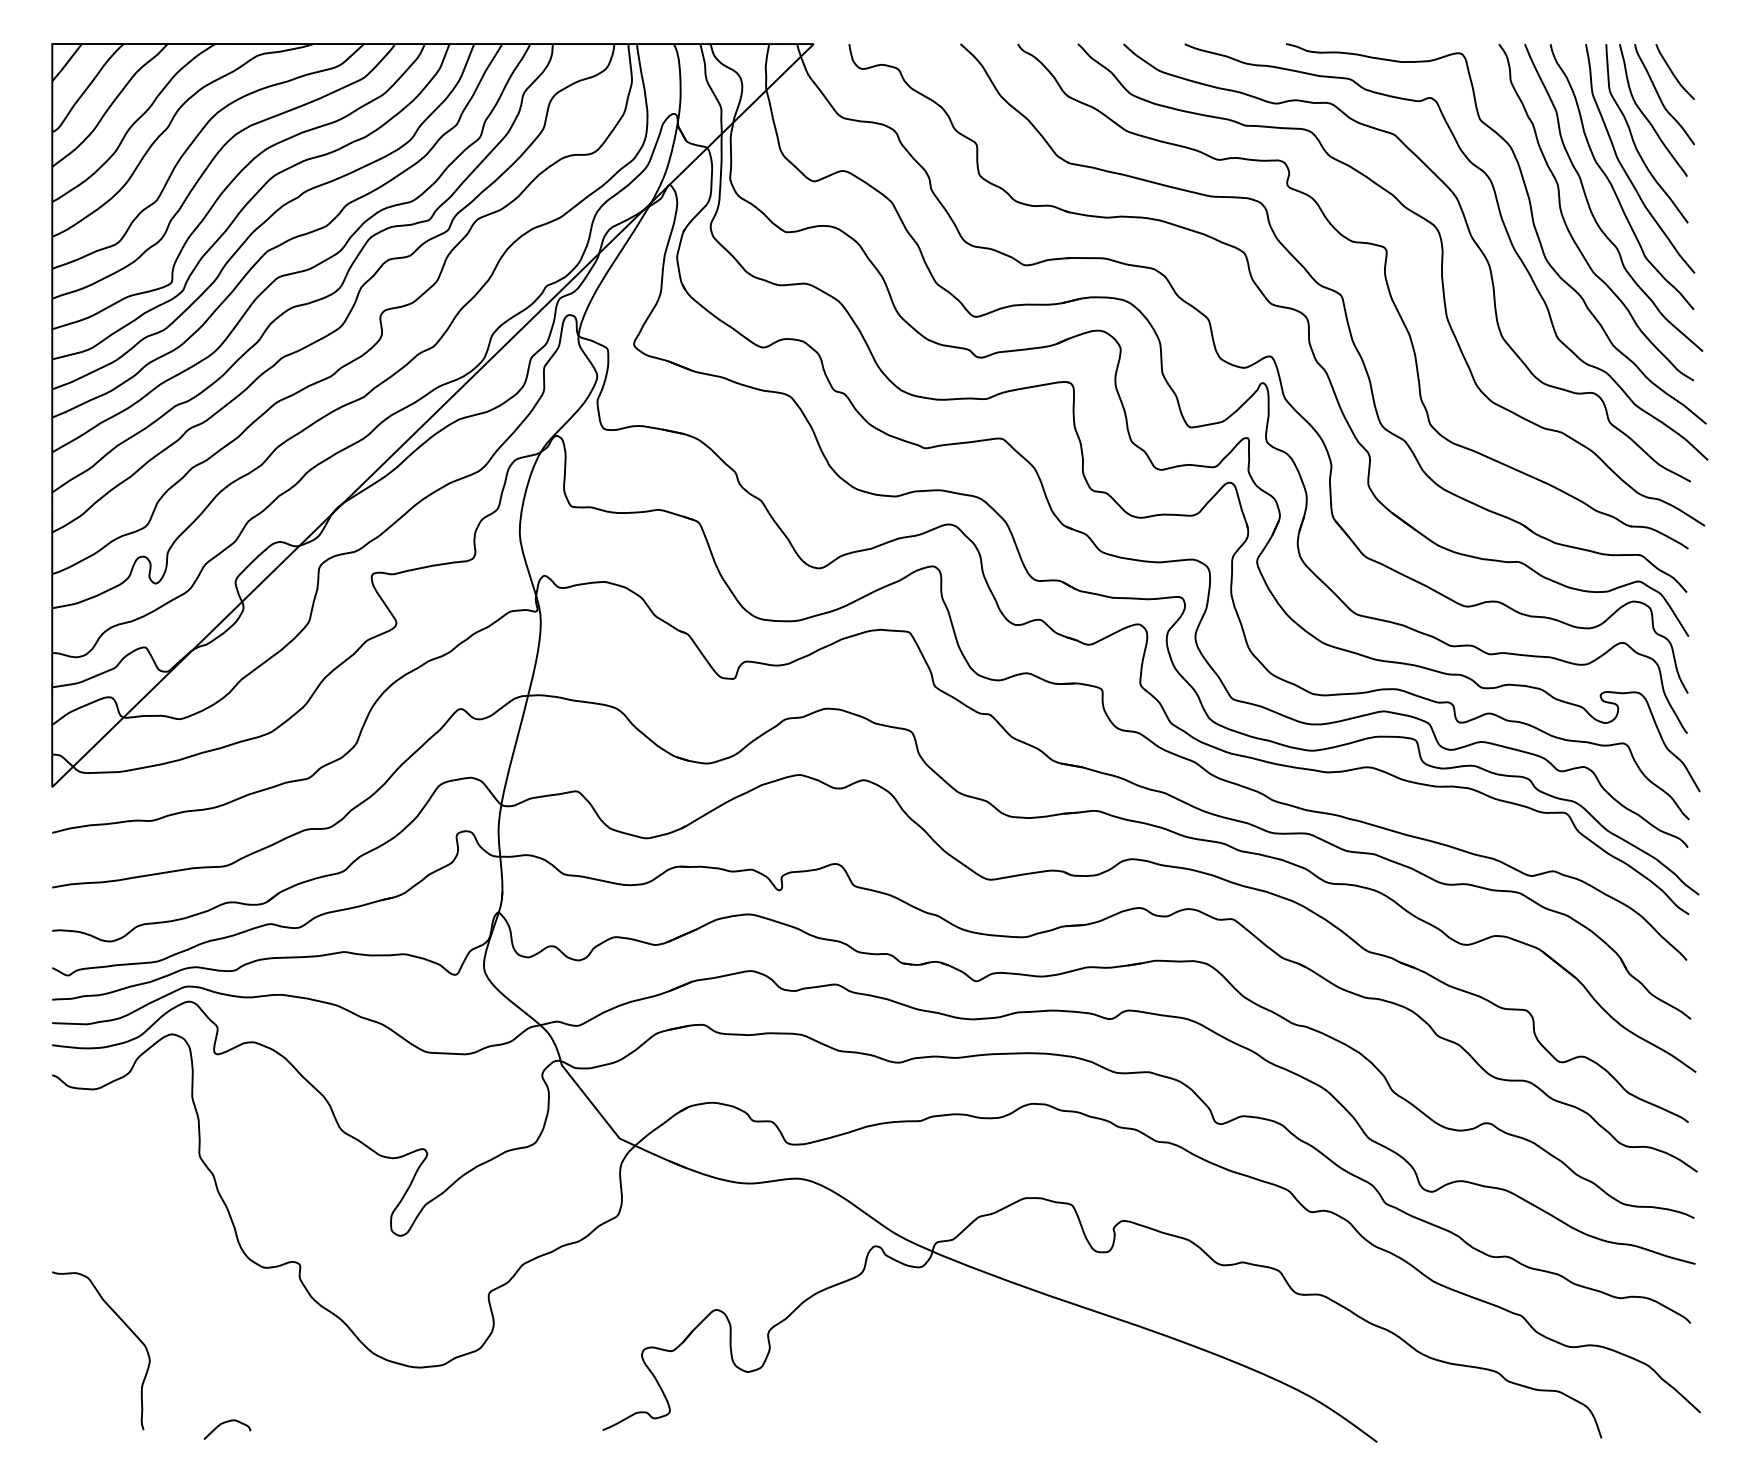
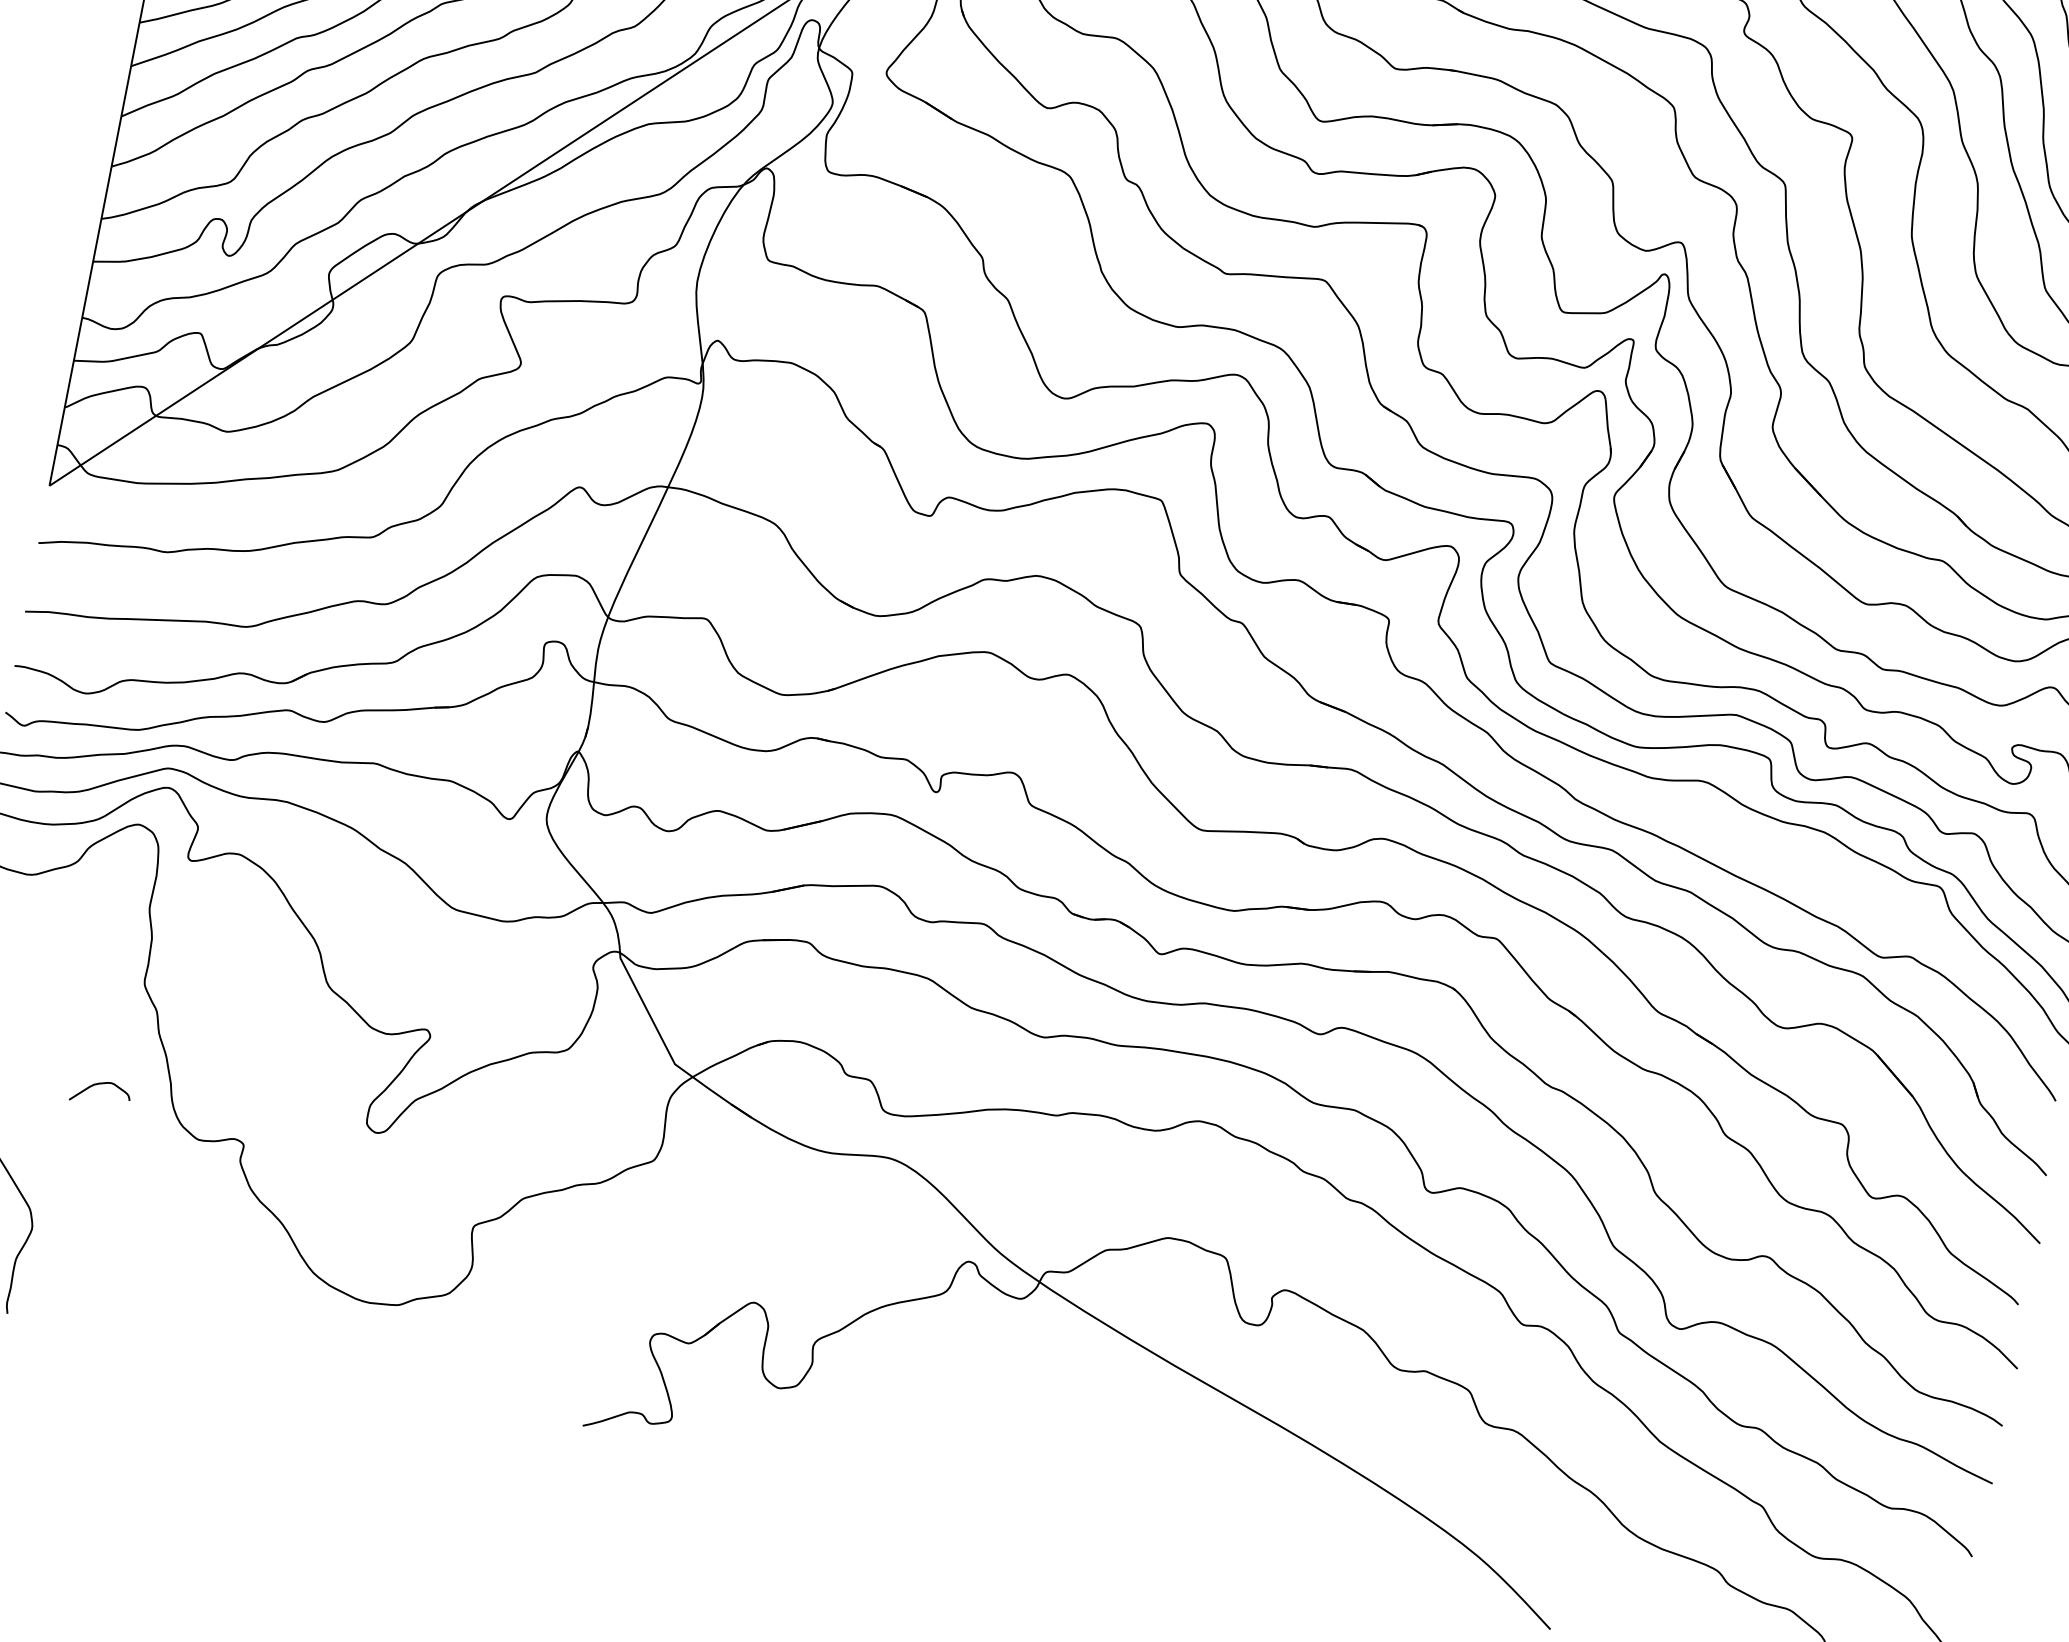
curve: (225, 1423) -> (99, 1085), moved

